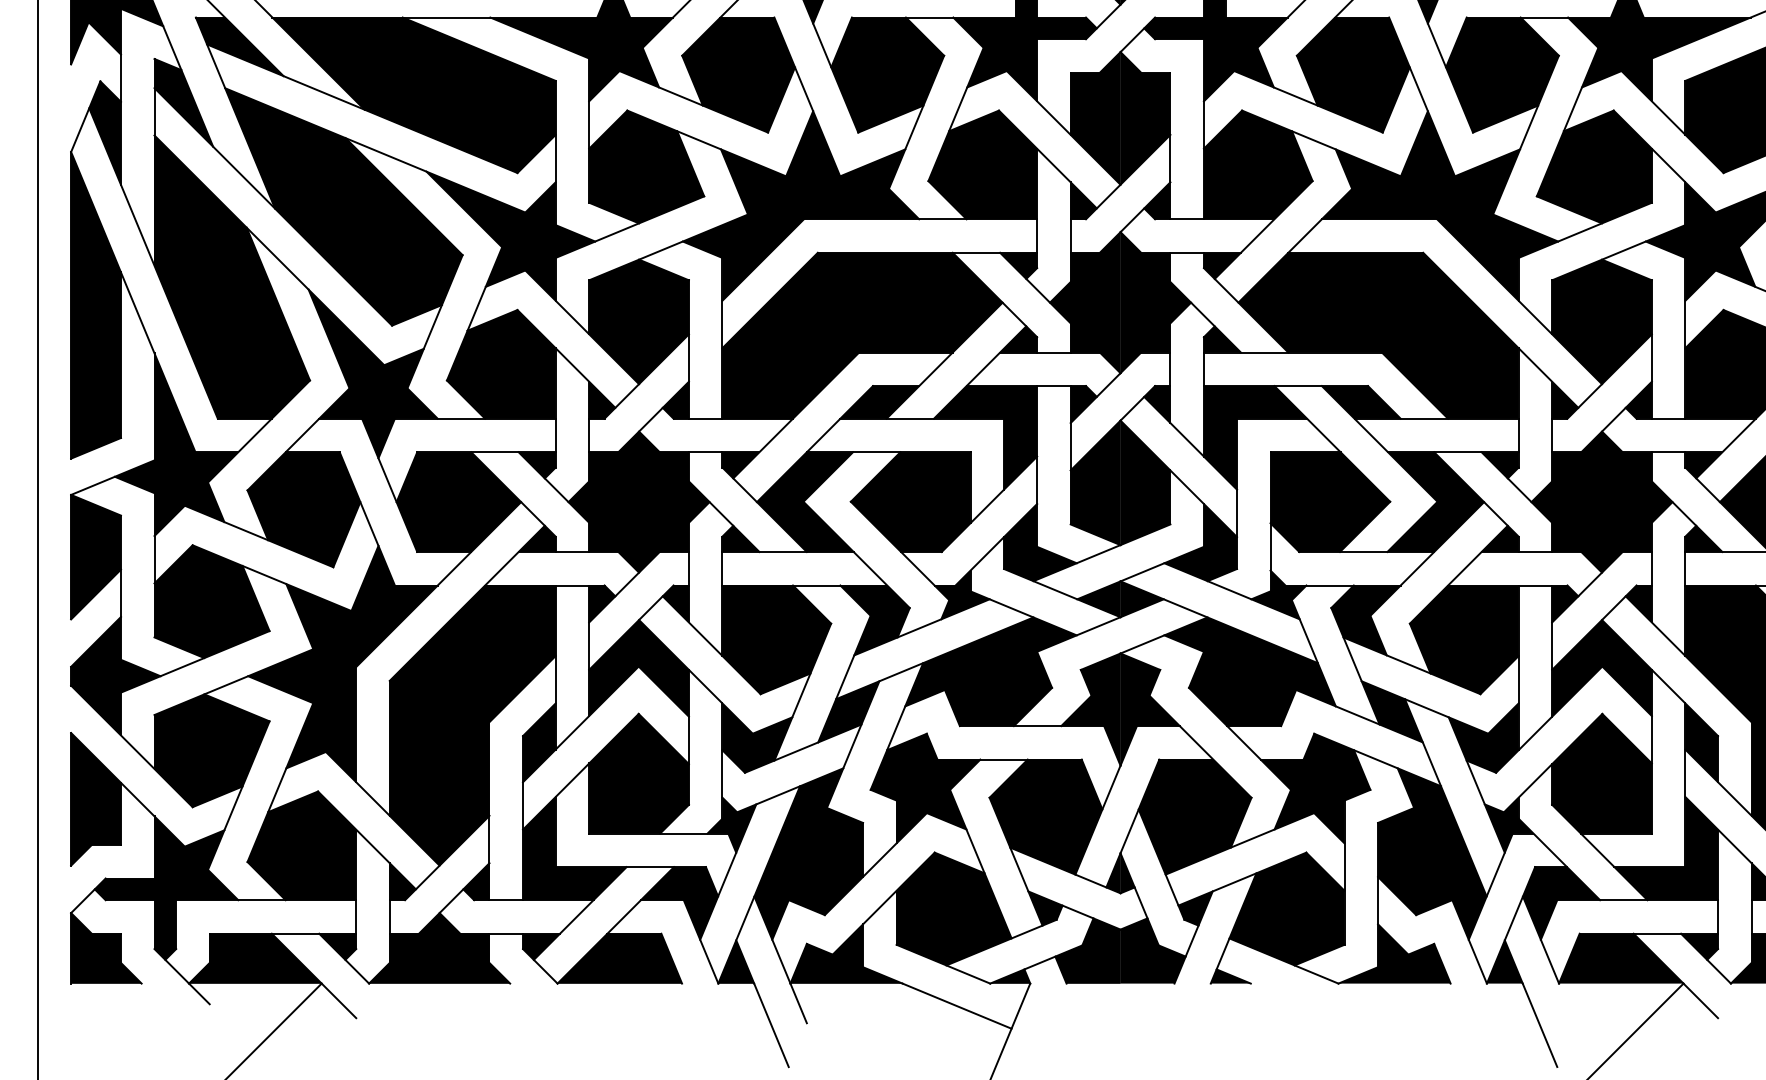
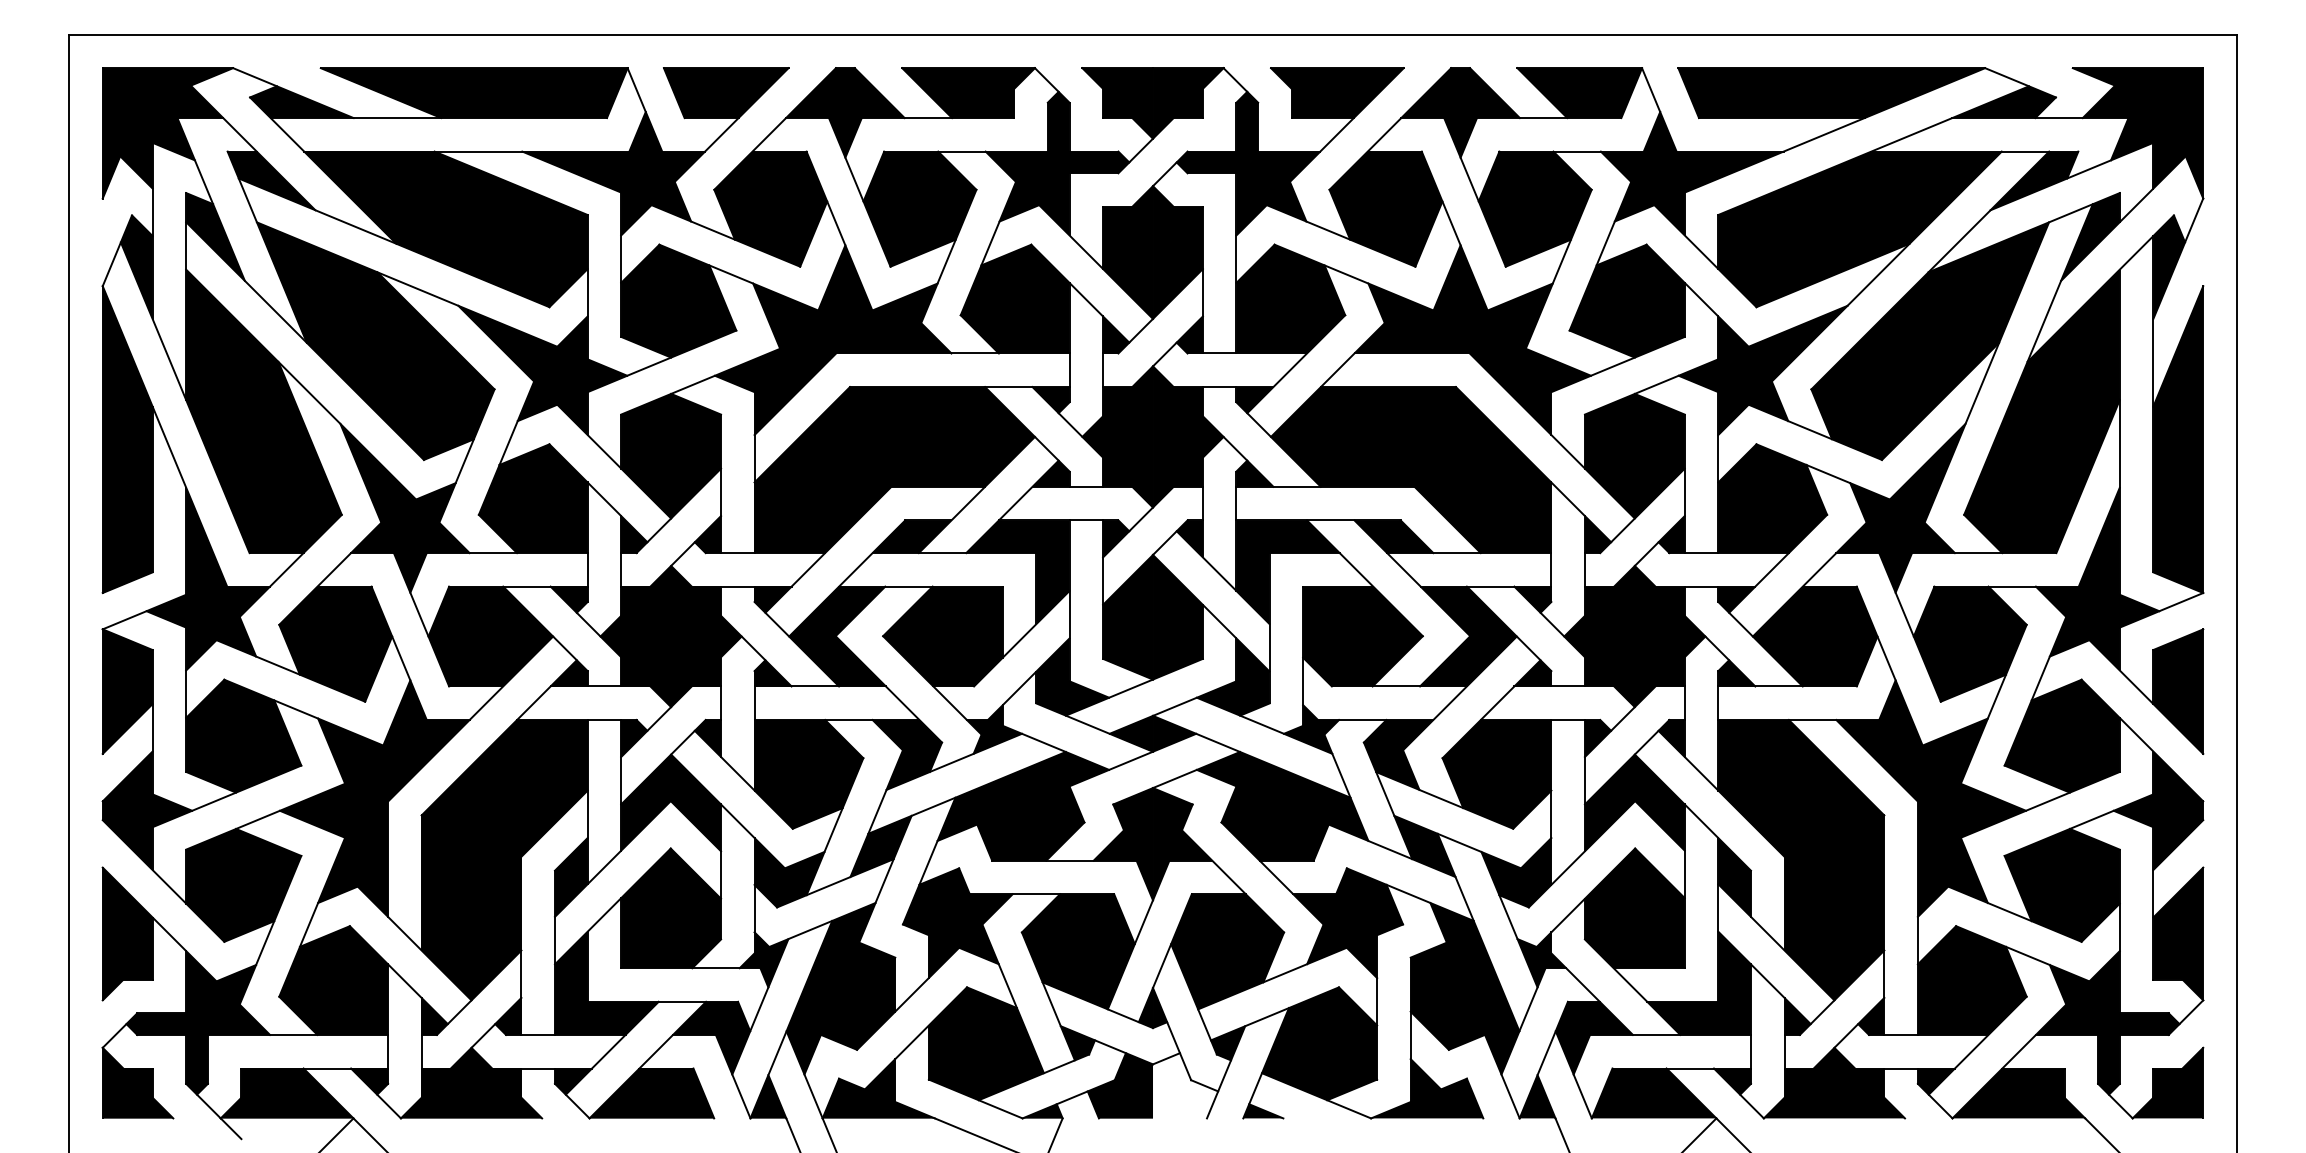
fill: (1153, 950) -> (1185, 1085), removed

